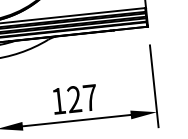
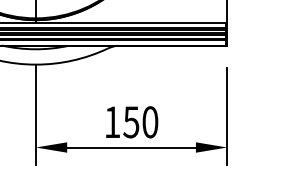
text: (82, 98) -> (140, 122), 127 -> 150

